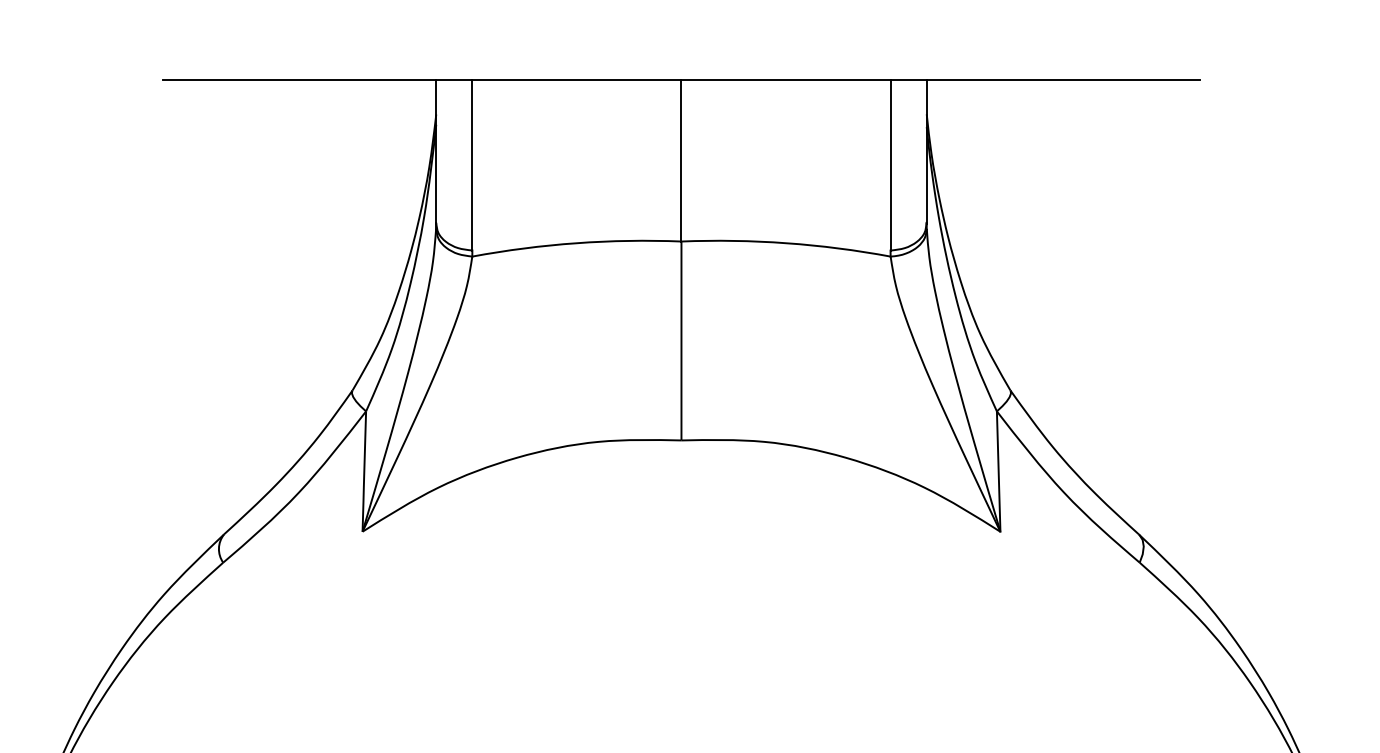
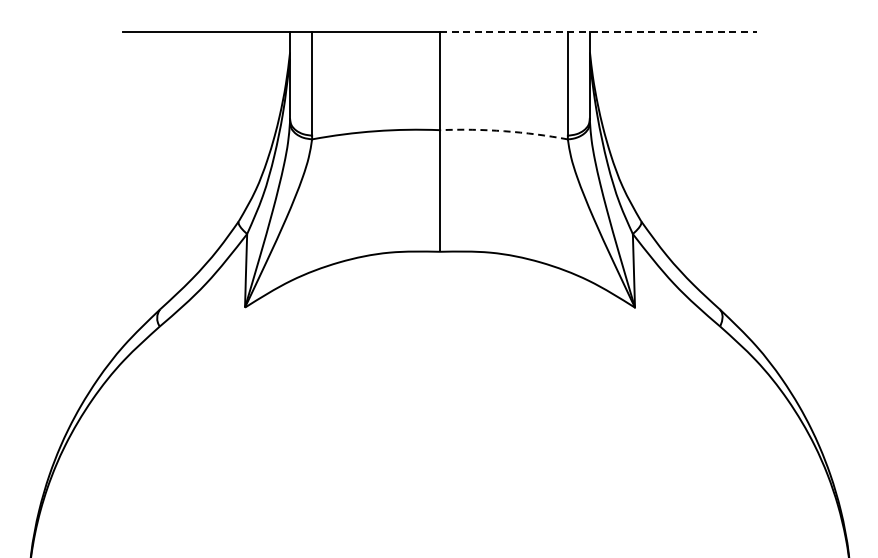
line: (940, 80) -> (598, 31), solid -> dashed
arc: (786, 243) -> (504, 131), solid -> dashed

